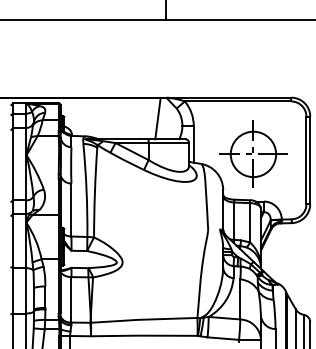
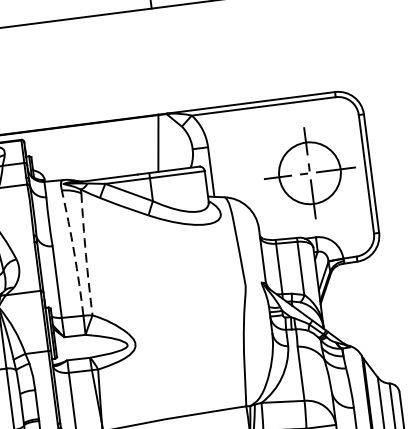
part: (253, 153) -> (309, 172), moved
arc: (86, 190) -> (74, 253), solid -> dashed
arc: (94, 192) -> (85, 254), solid -> dashed

